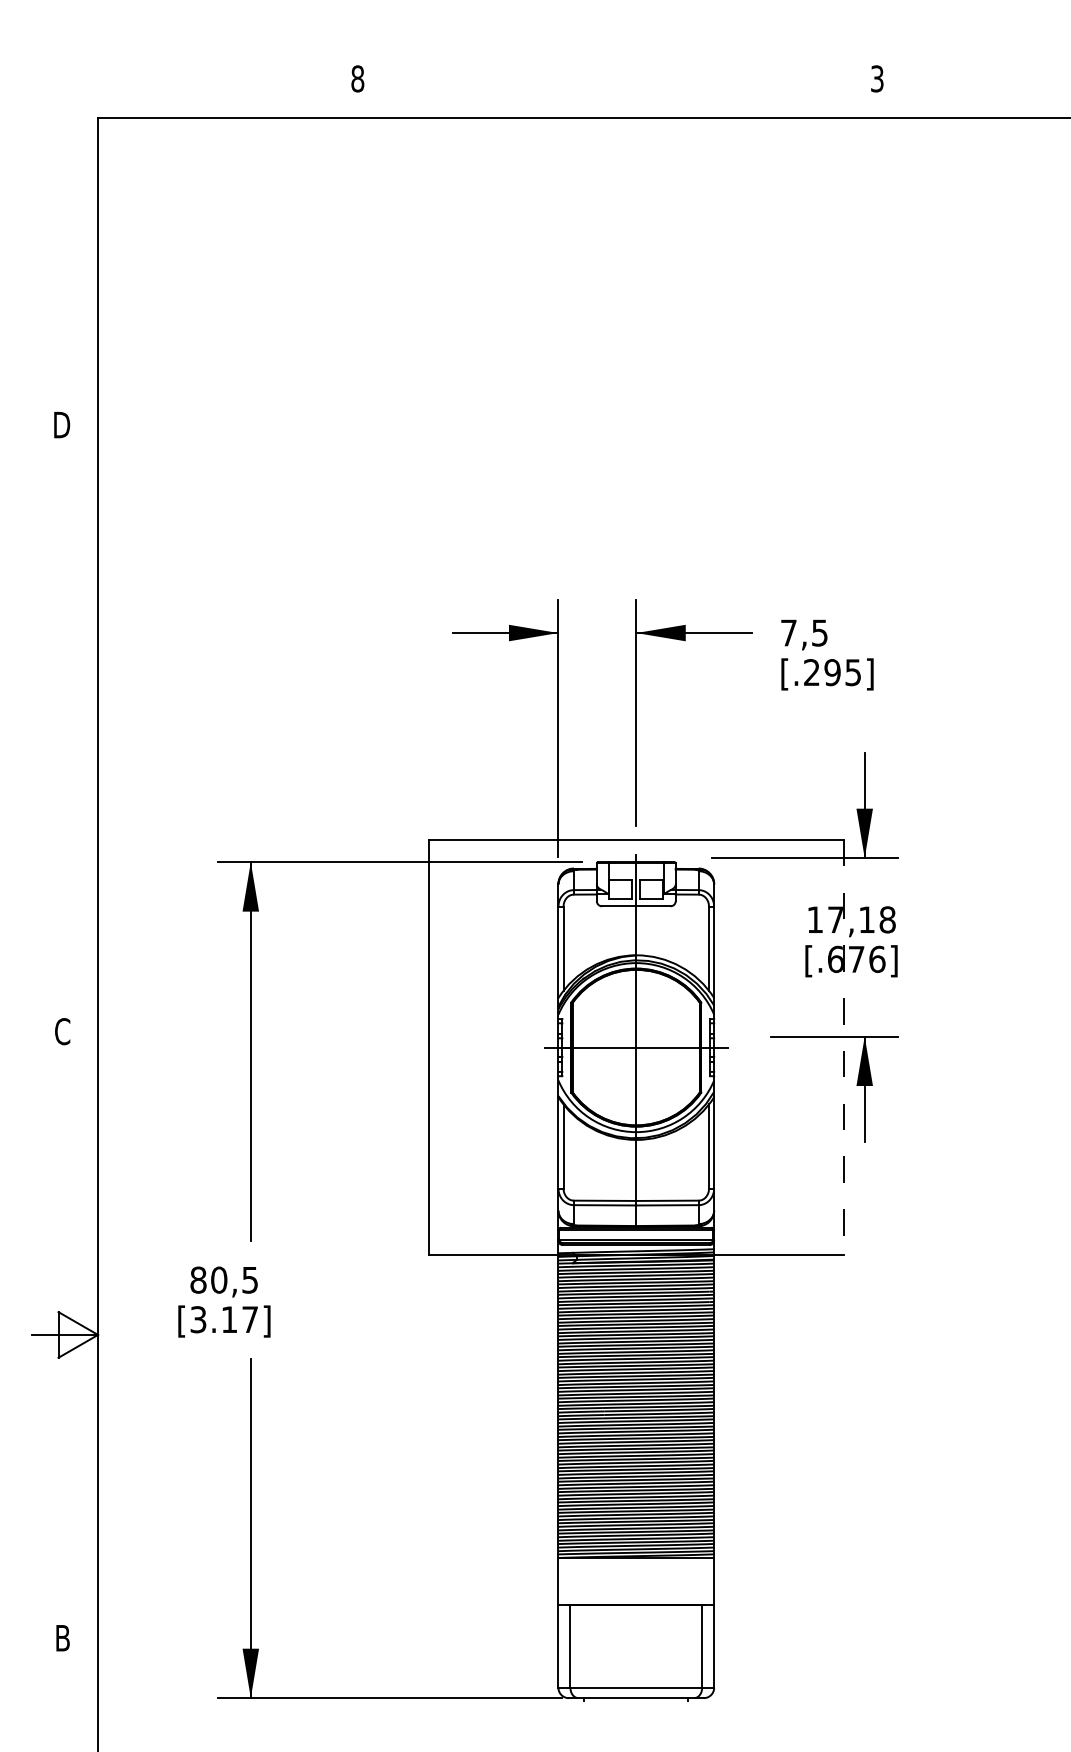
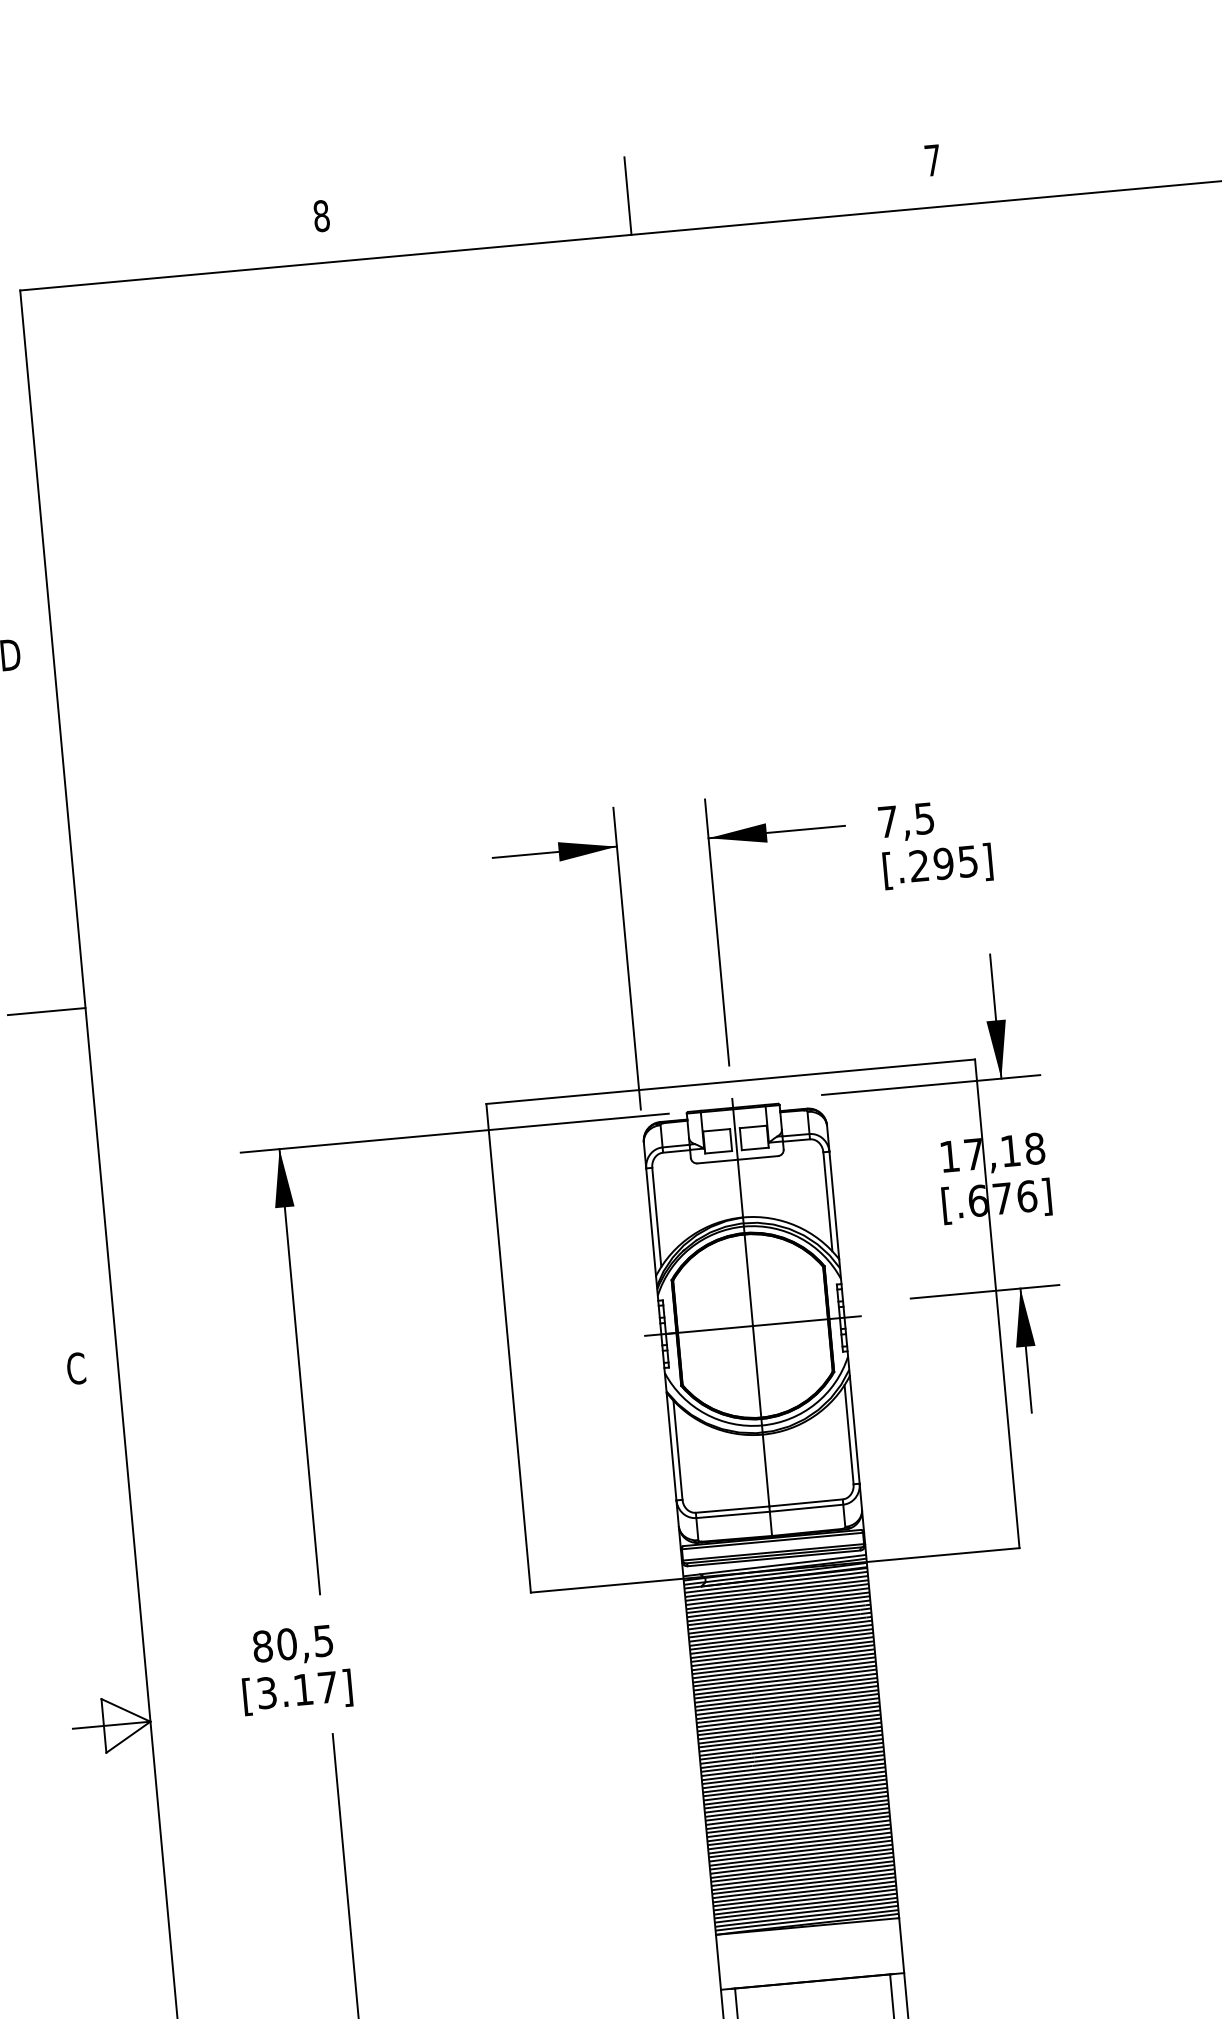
text: (877, 78) -> (932, 160), 3 -> 7
line: (617, 85) -> (627, 196), added
line: (65, 728) -> (47, 1011), added
line: (843, 1047) -> (996, 1303), dashed -> solid

